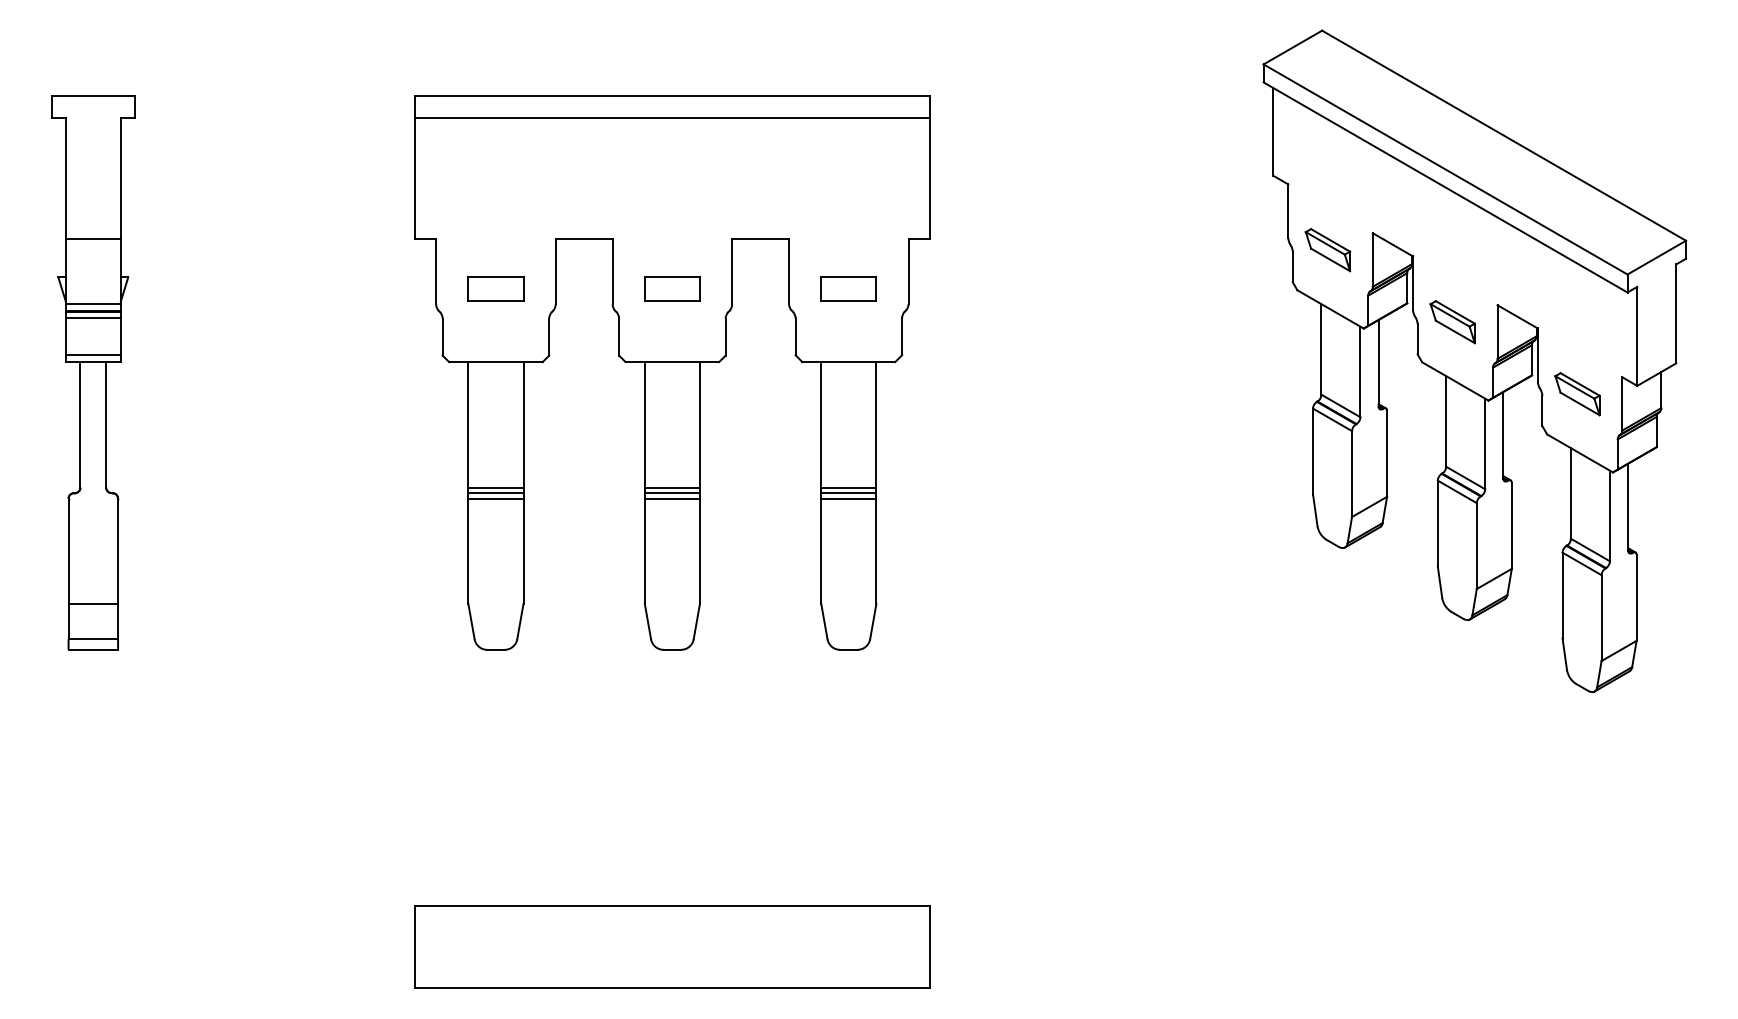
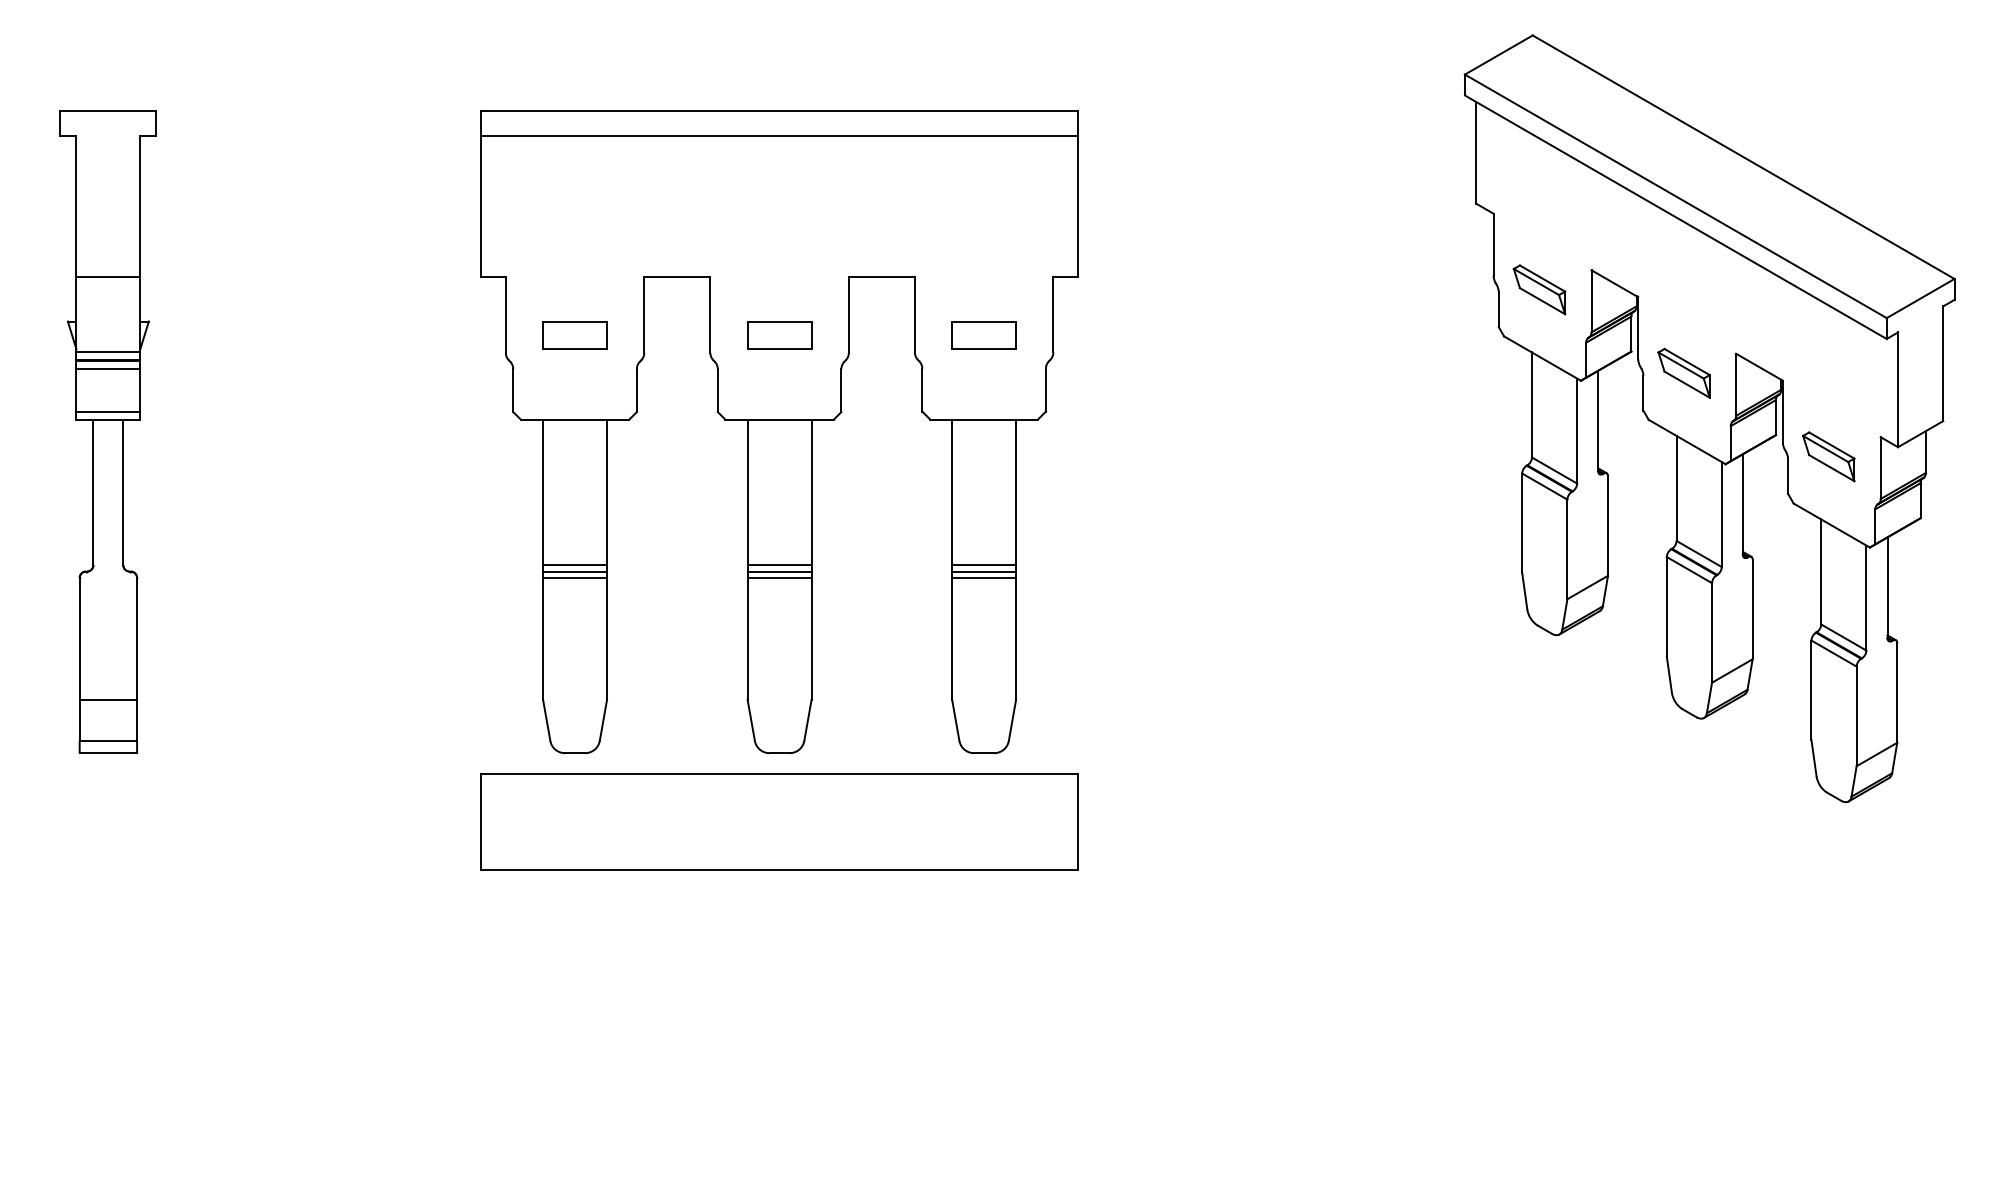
part: (672, 946) -> (779, 821), moved

